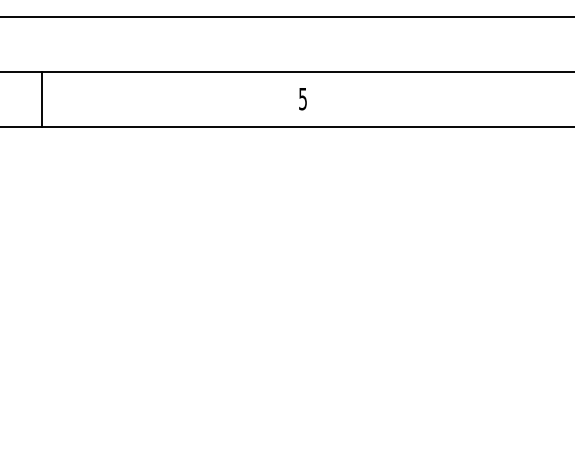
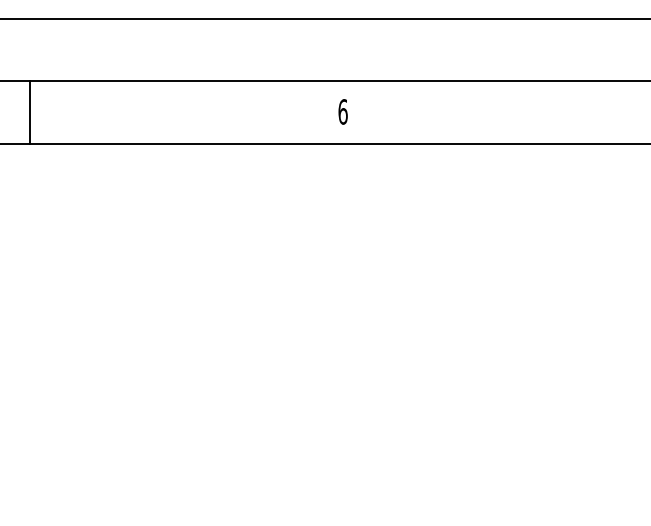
text: (303, 98) -> (343, 111), 5 -> 6
line: (42, 99) -> (30, 112), moved

